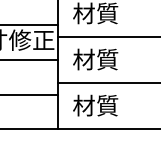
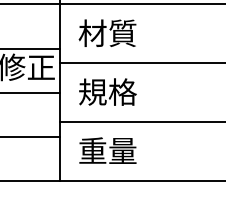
text: (95, 59) -> (107, 91), 材質 -> 規格
text: (95, 105) -> (107, 150), 材質 -> 重量

